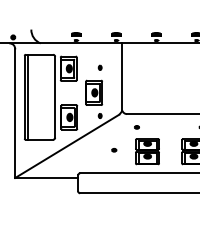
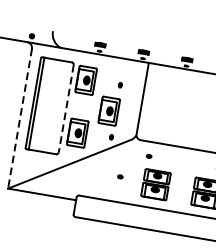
line: (55, 97) -> (66, 109), solid -> dashed
line: (15, 113) -> (20, 118), solid -> dashed

